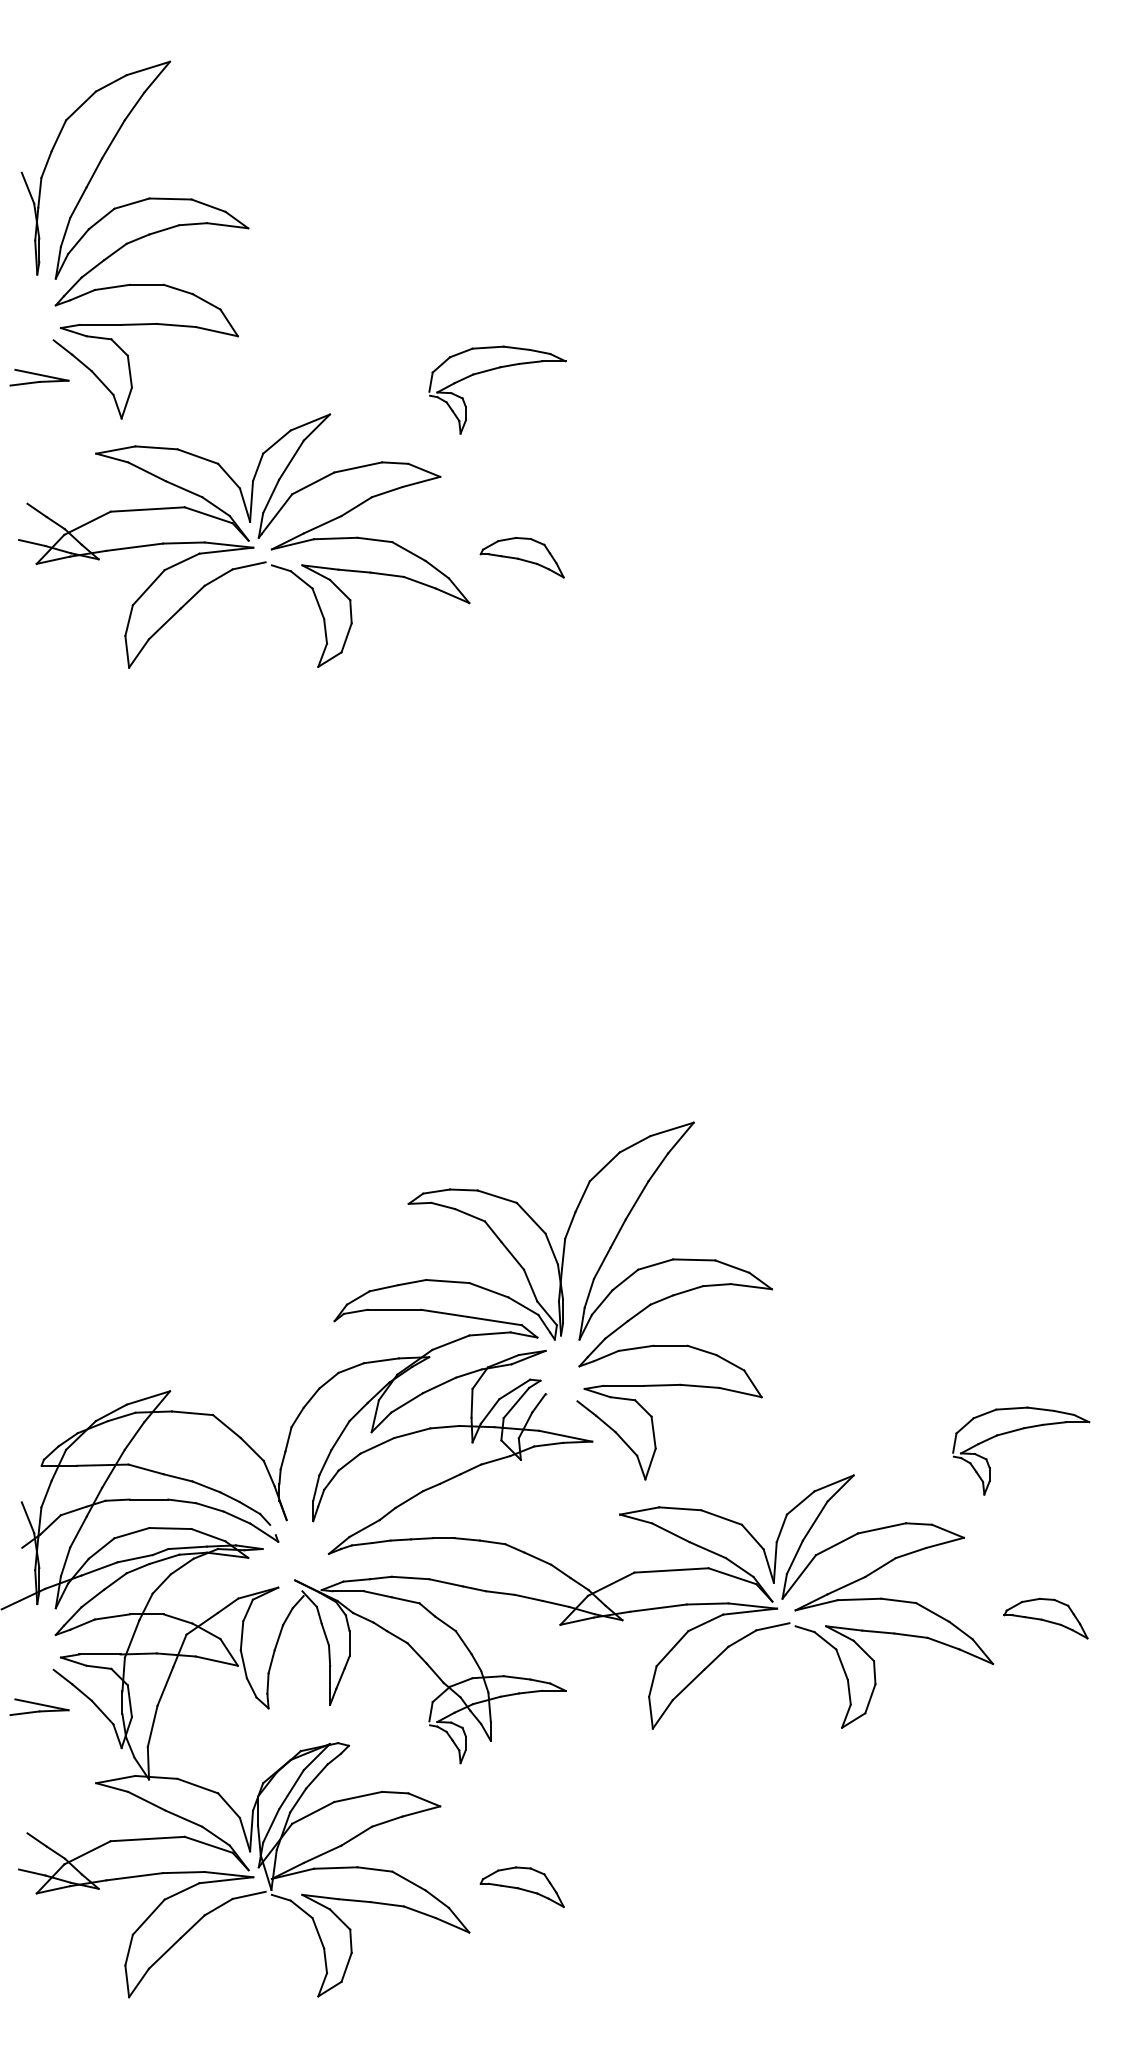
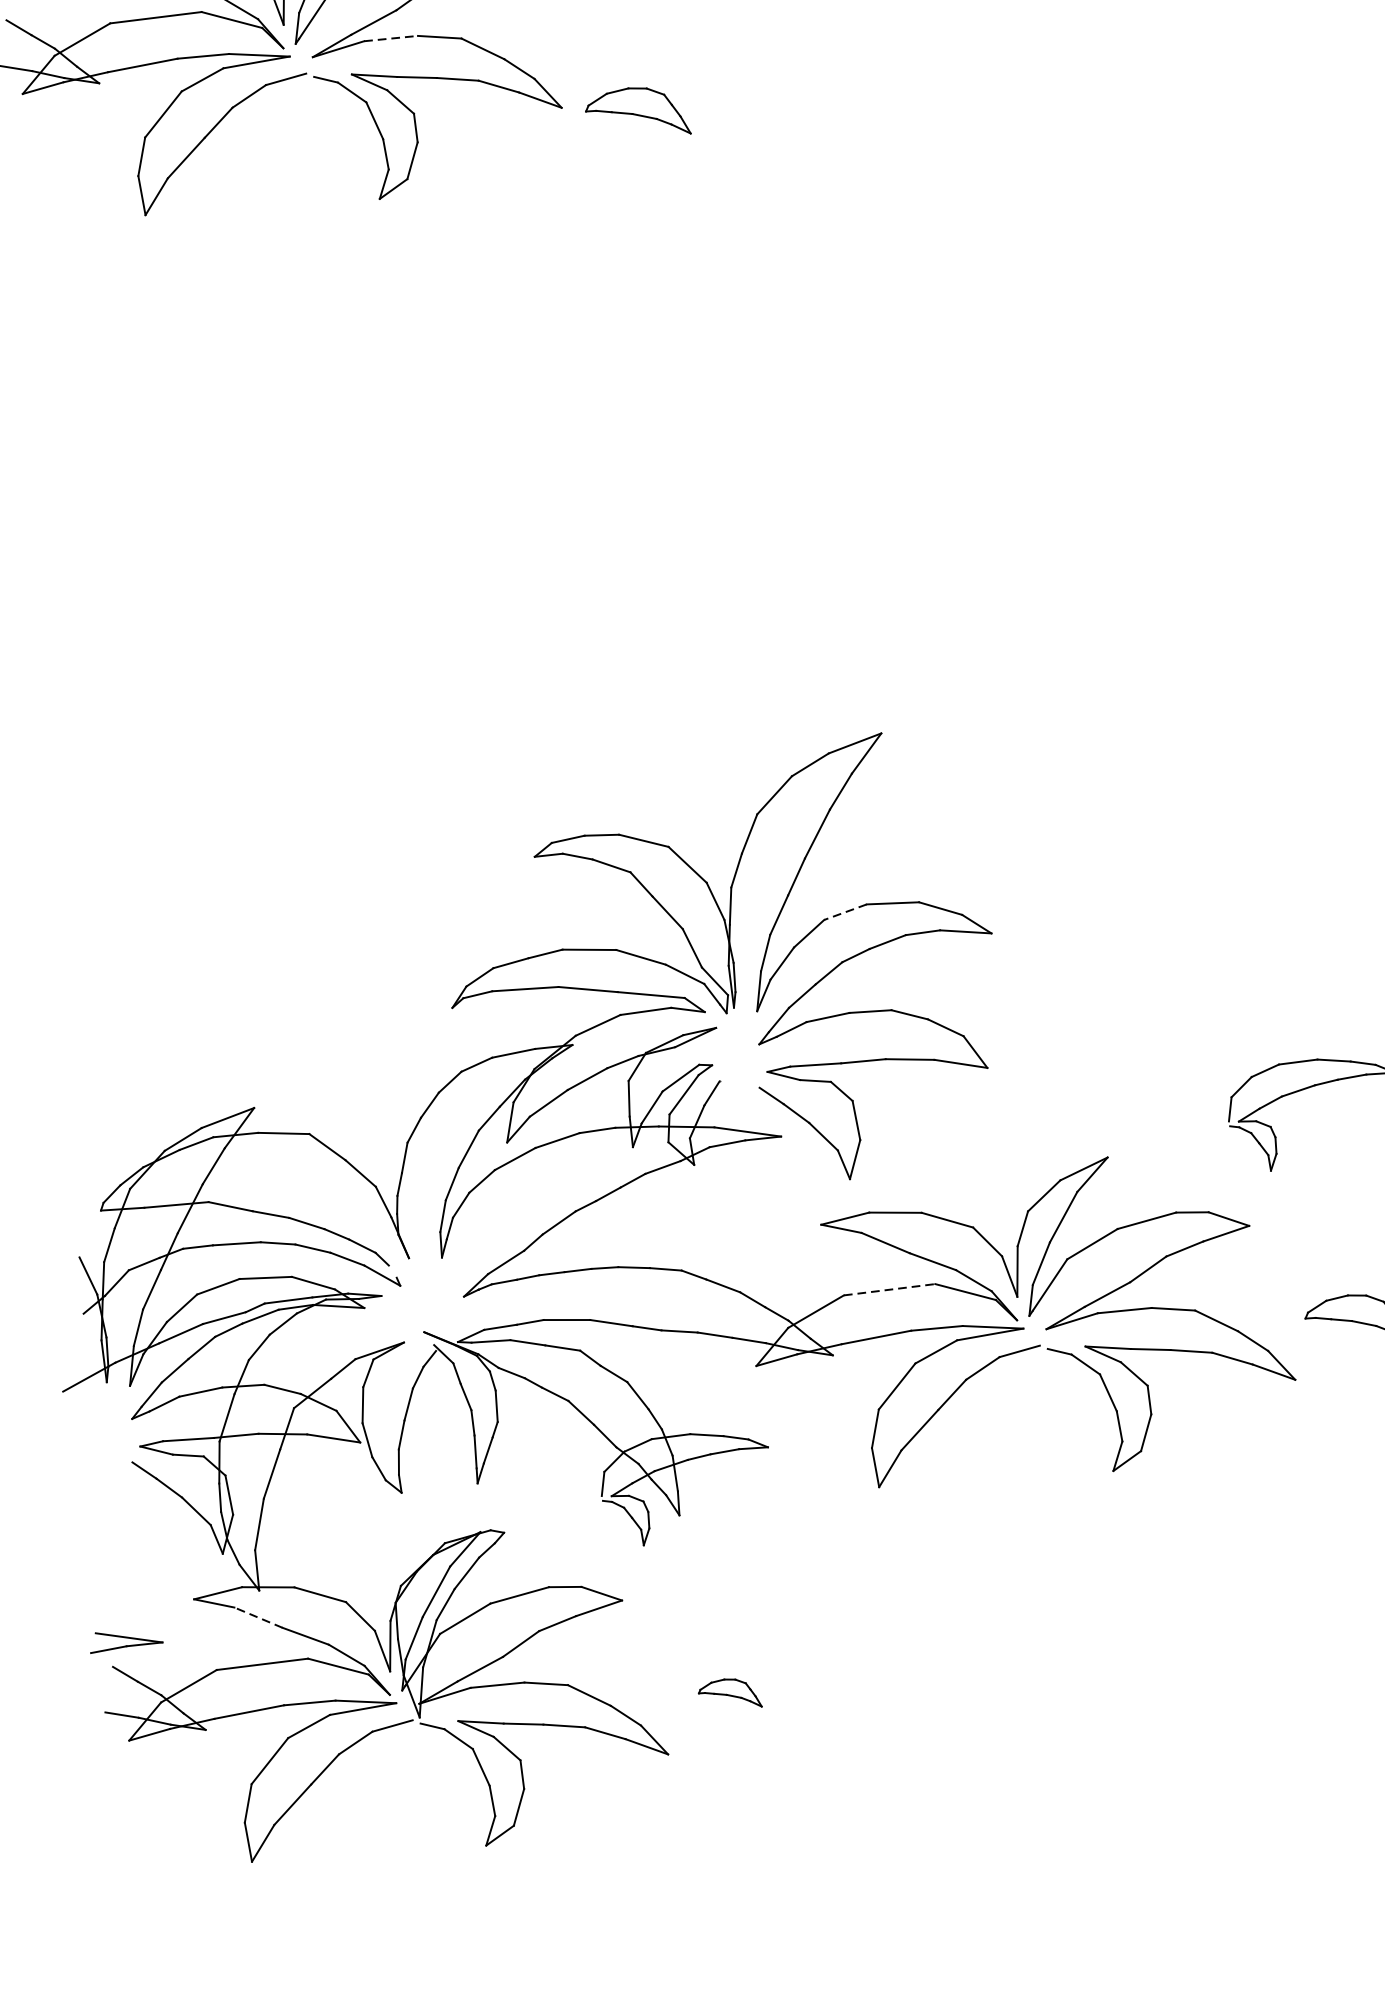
line: (335, 538) -> (390, 38), solid -> dashed
part: (521, 557) -> (636, 112), moved
line: (655, 1264) -> (845, 912), solid -> dashed
line: (672, 1570) -> (890, 1289), solid -> dashed
part: (39, 1706) -> (126, 1640), moved
line: (146, 1801) -> (257, 1617), solid -> dashed
part: (521, 1886) -> (729, 1693), size x0.6

